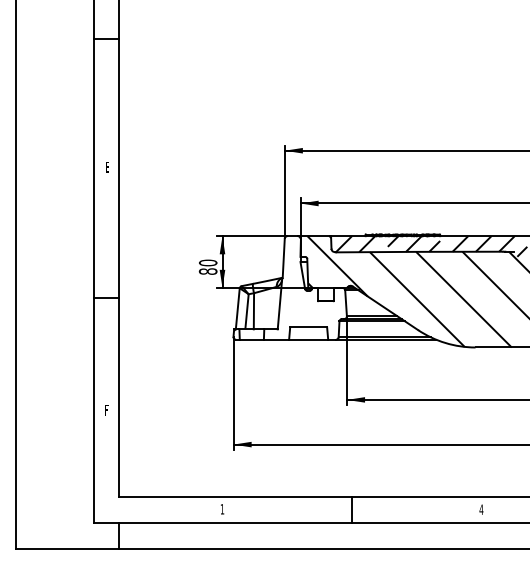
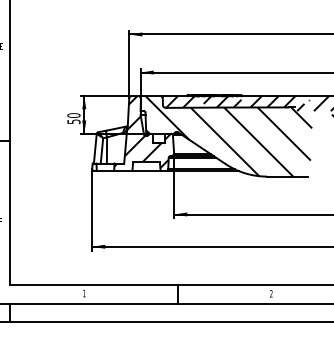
text: (207, 271) -> (73, 121), 80 -> 50
hatch: (305, 285) -> (144, 131), added
text: (481, 509) -> (271, 293), 4 -> 2

